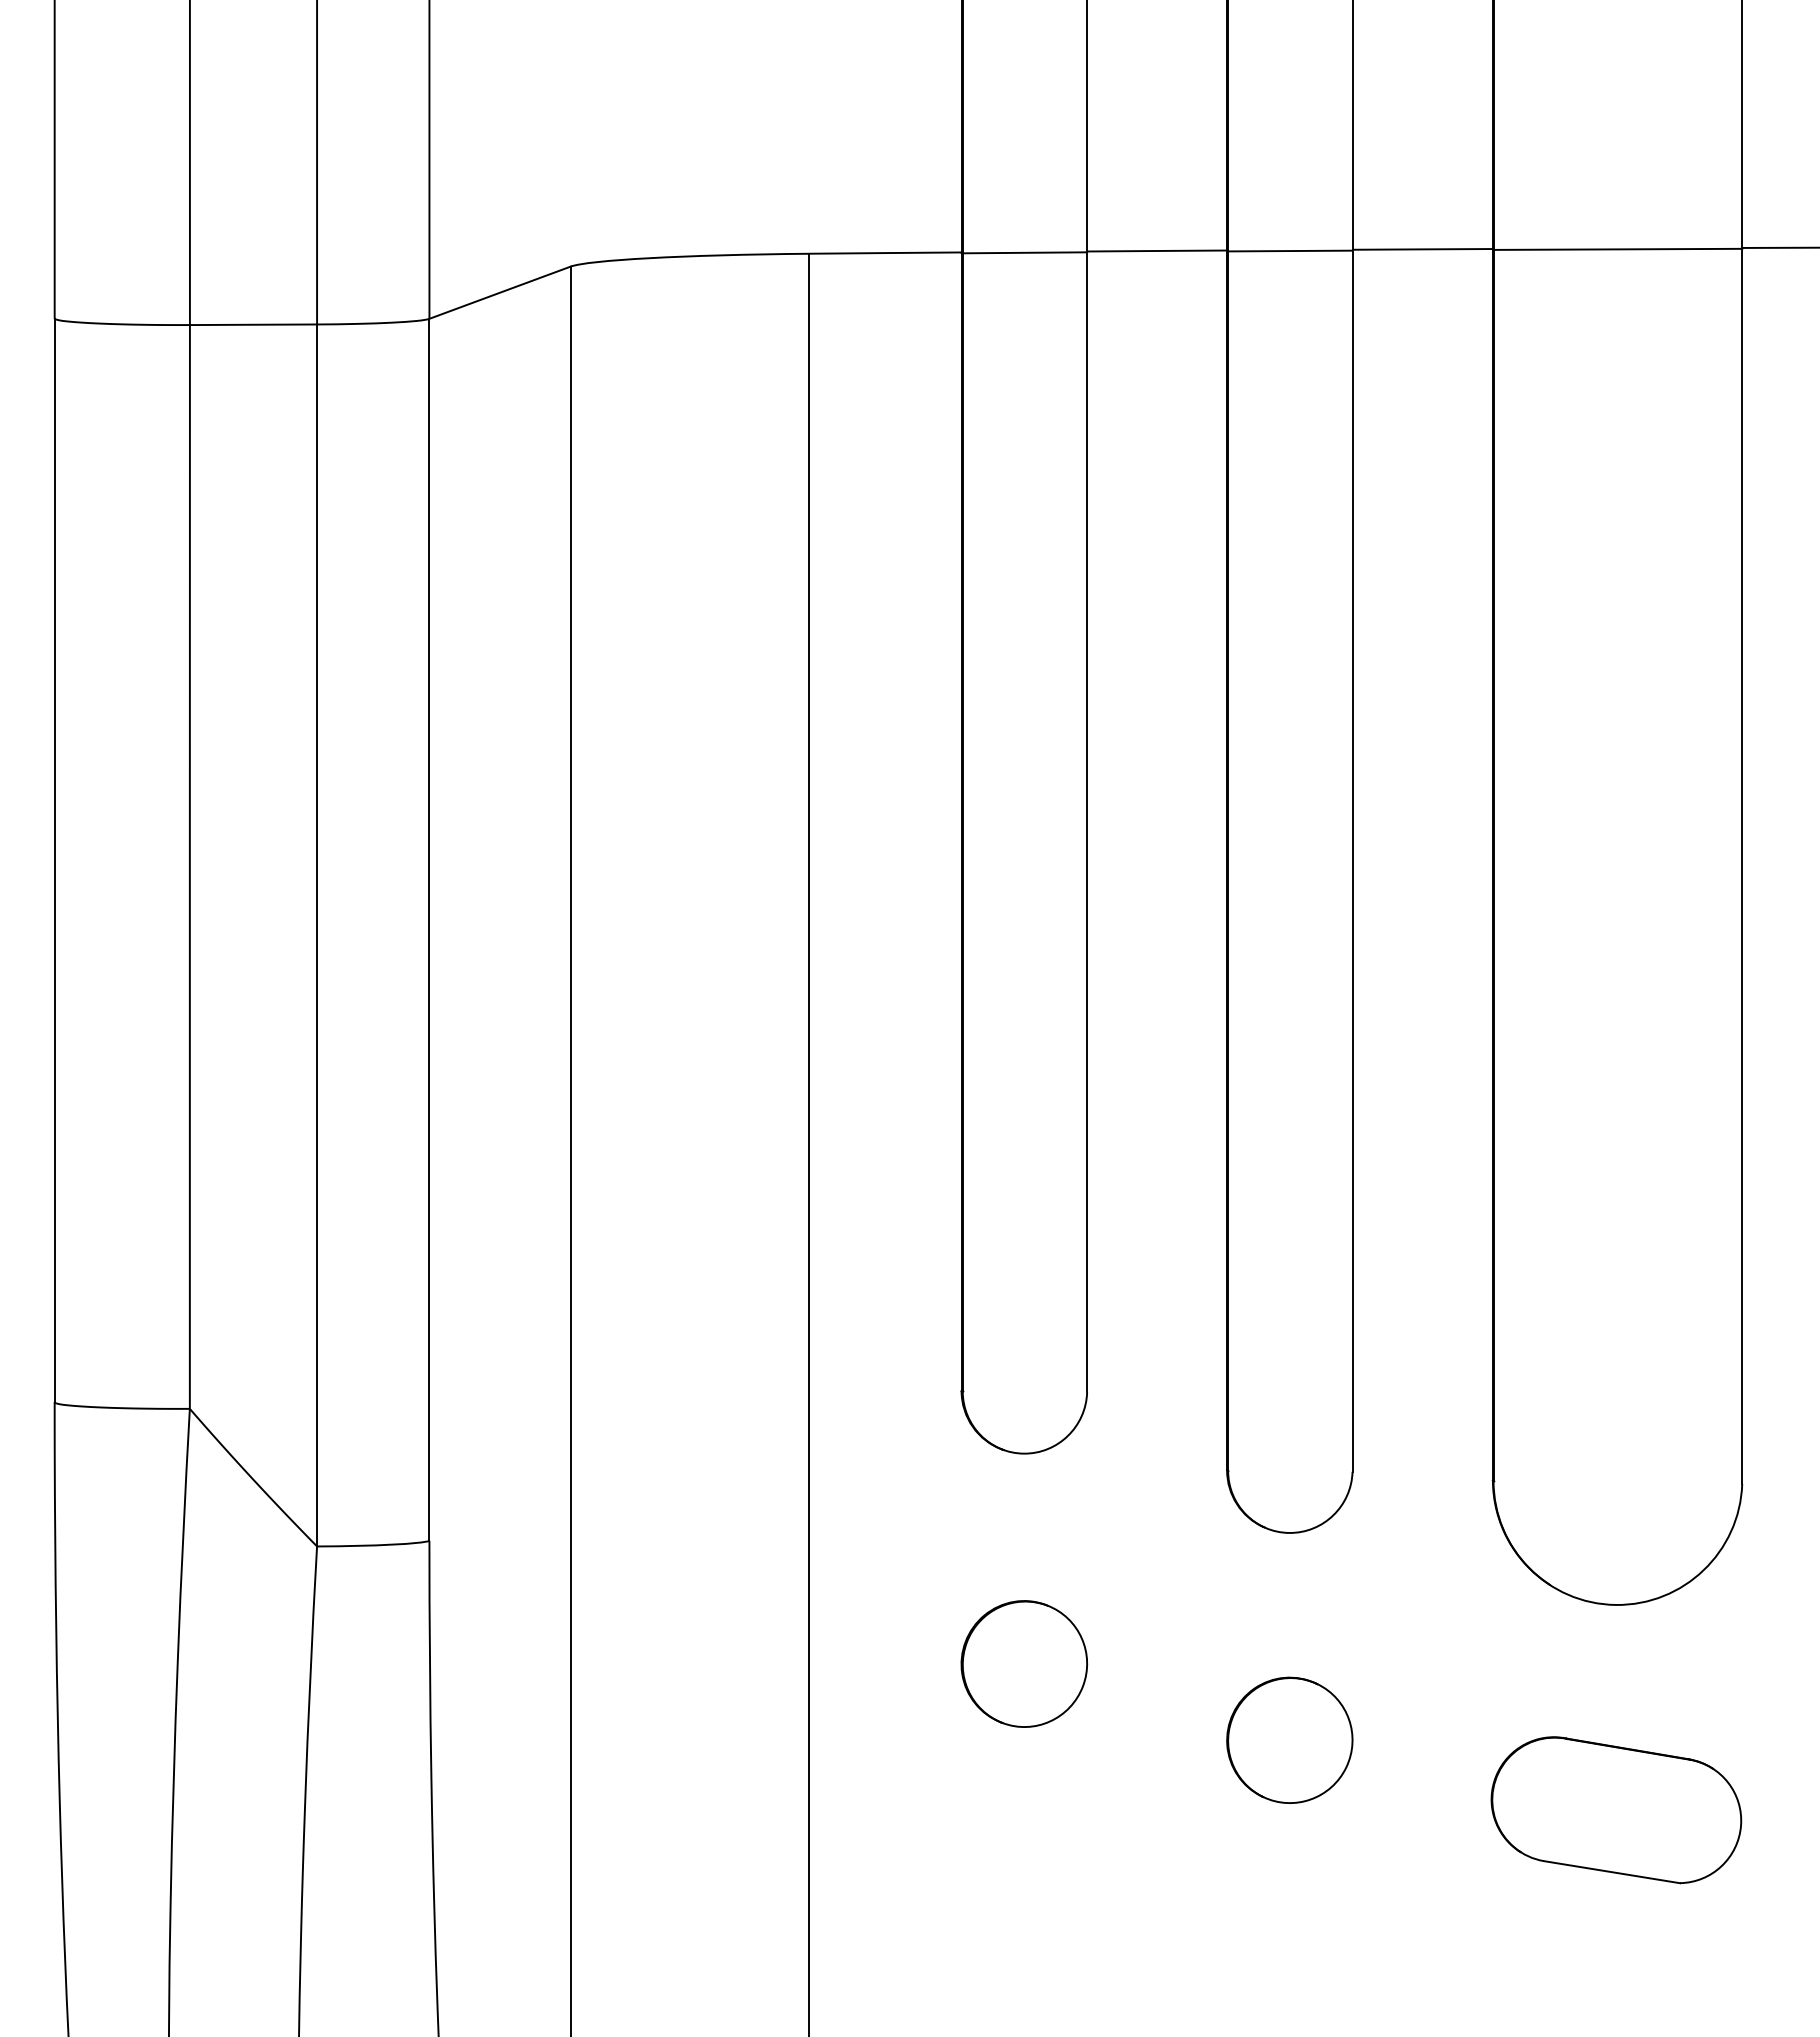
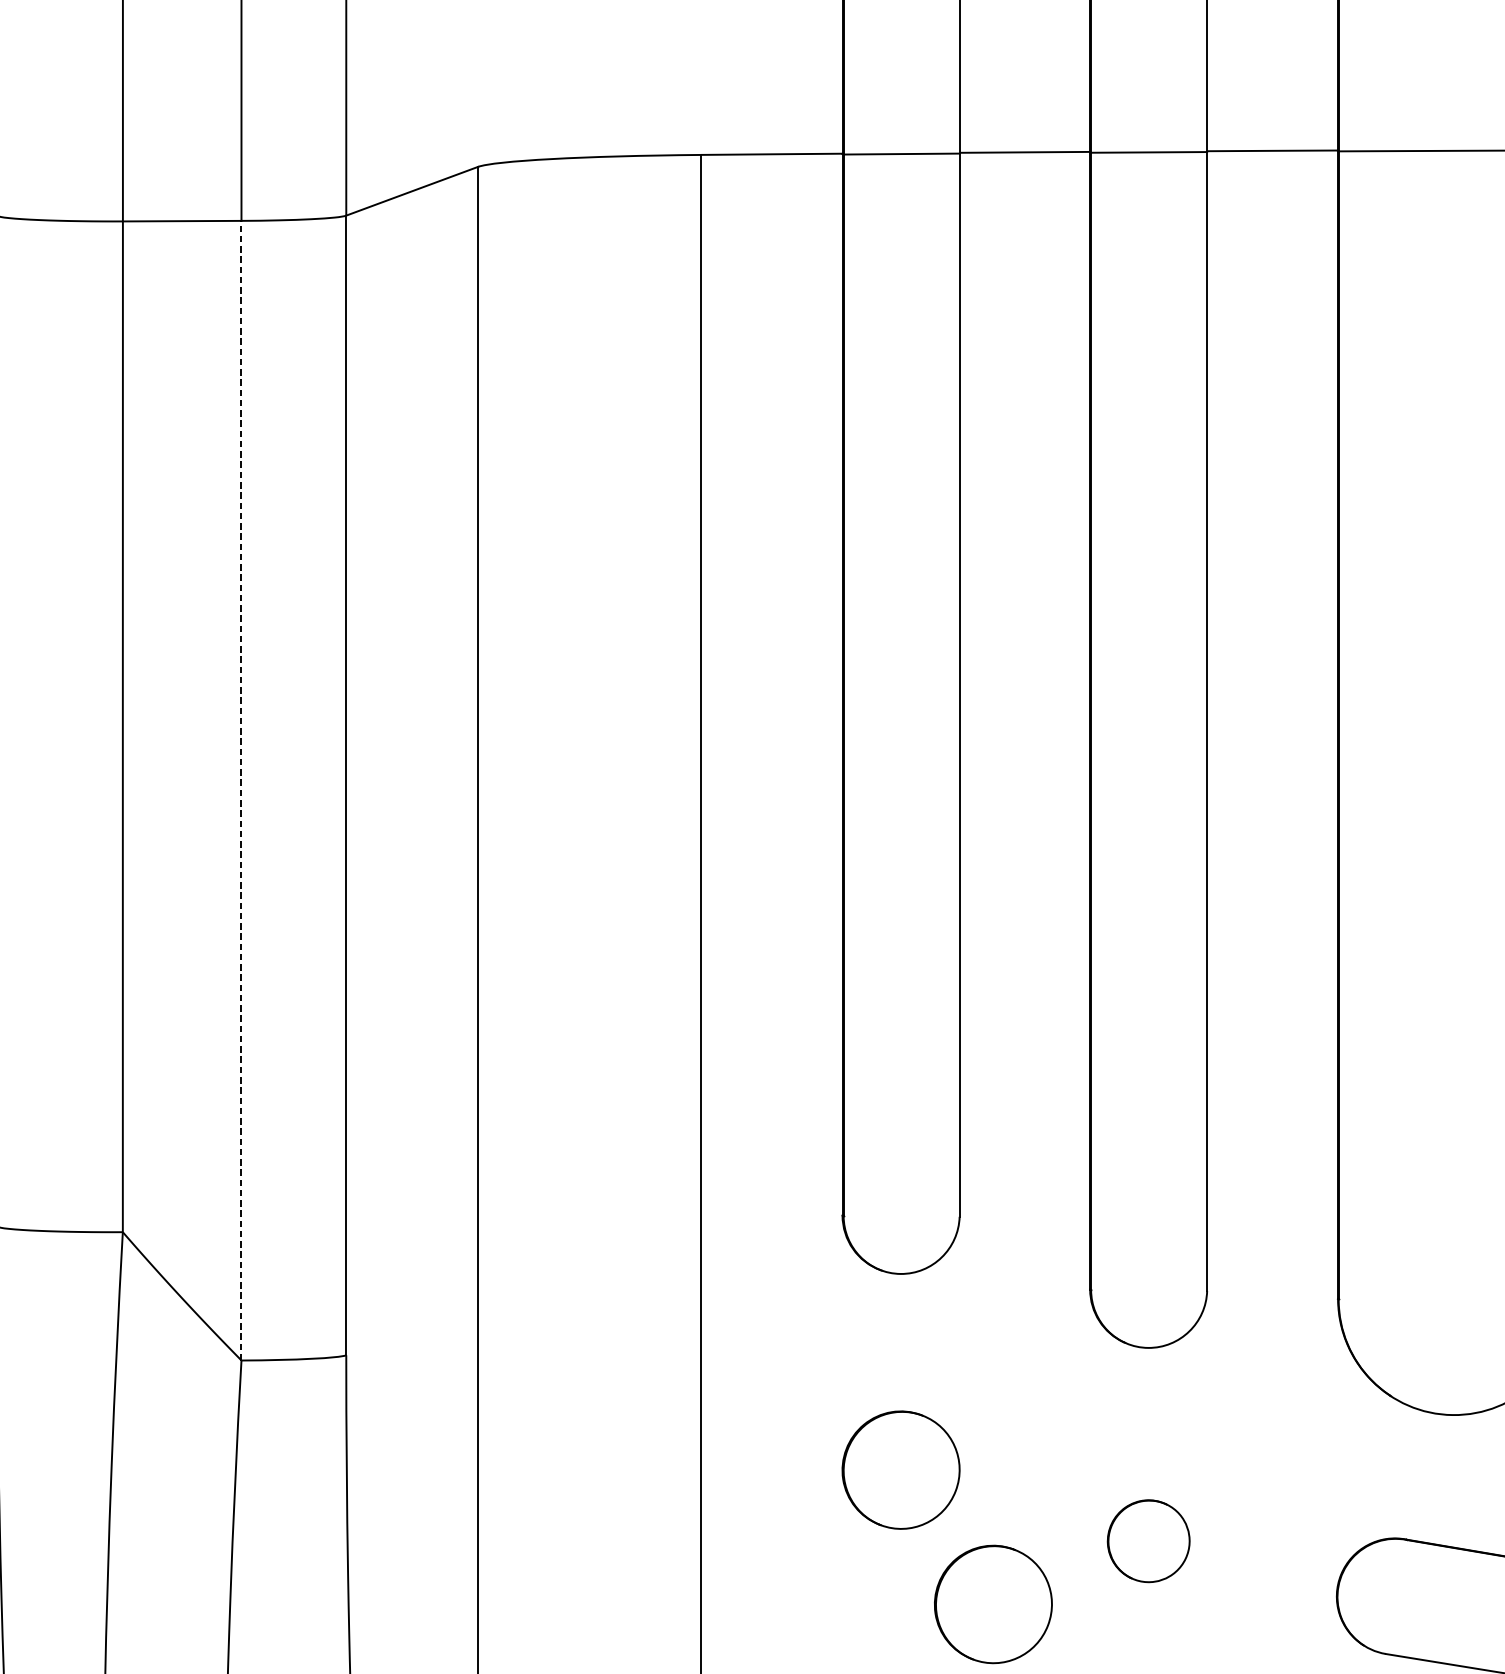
line: (317, 935) -> (241, 790), solid -> dashed
part: (1289, 1739) -> (1148, 1540), size x0.7
part: (1123, 1807) -> (993, 1603), added

